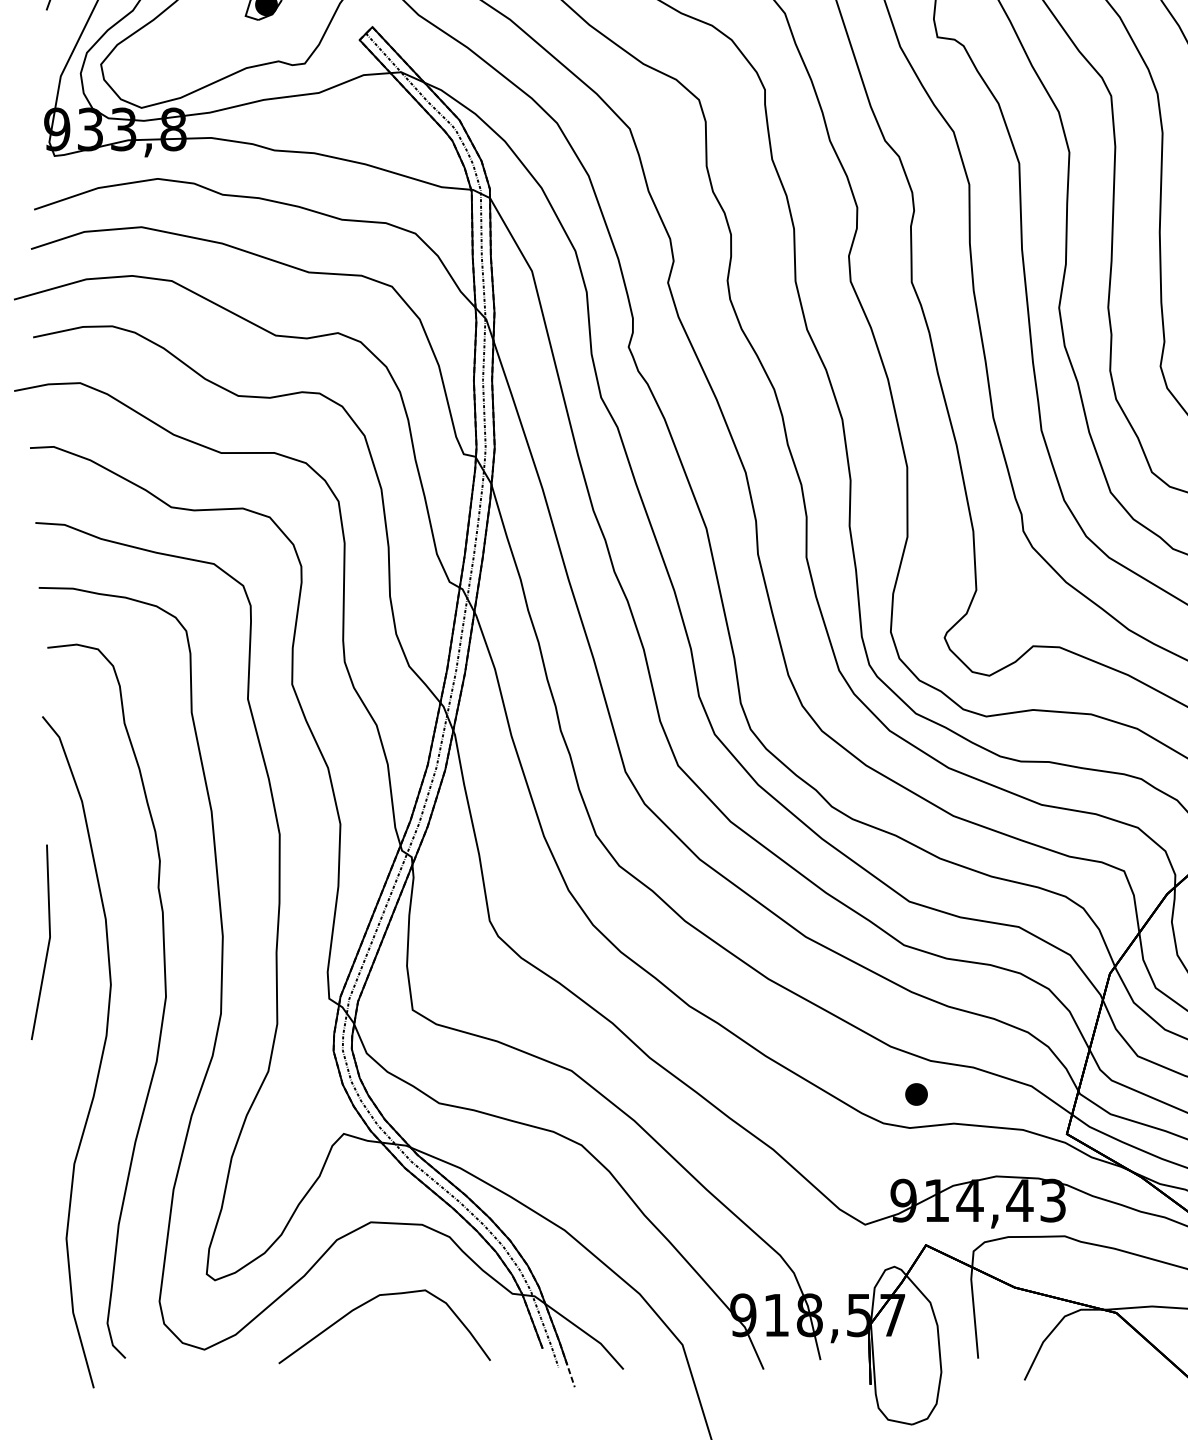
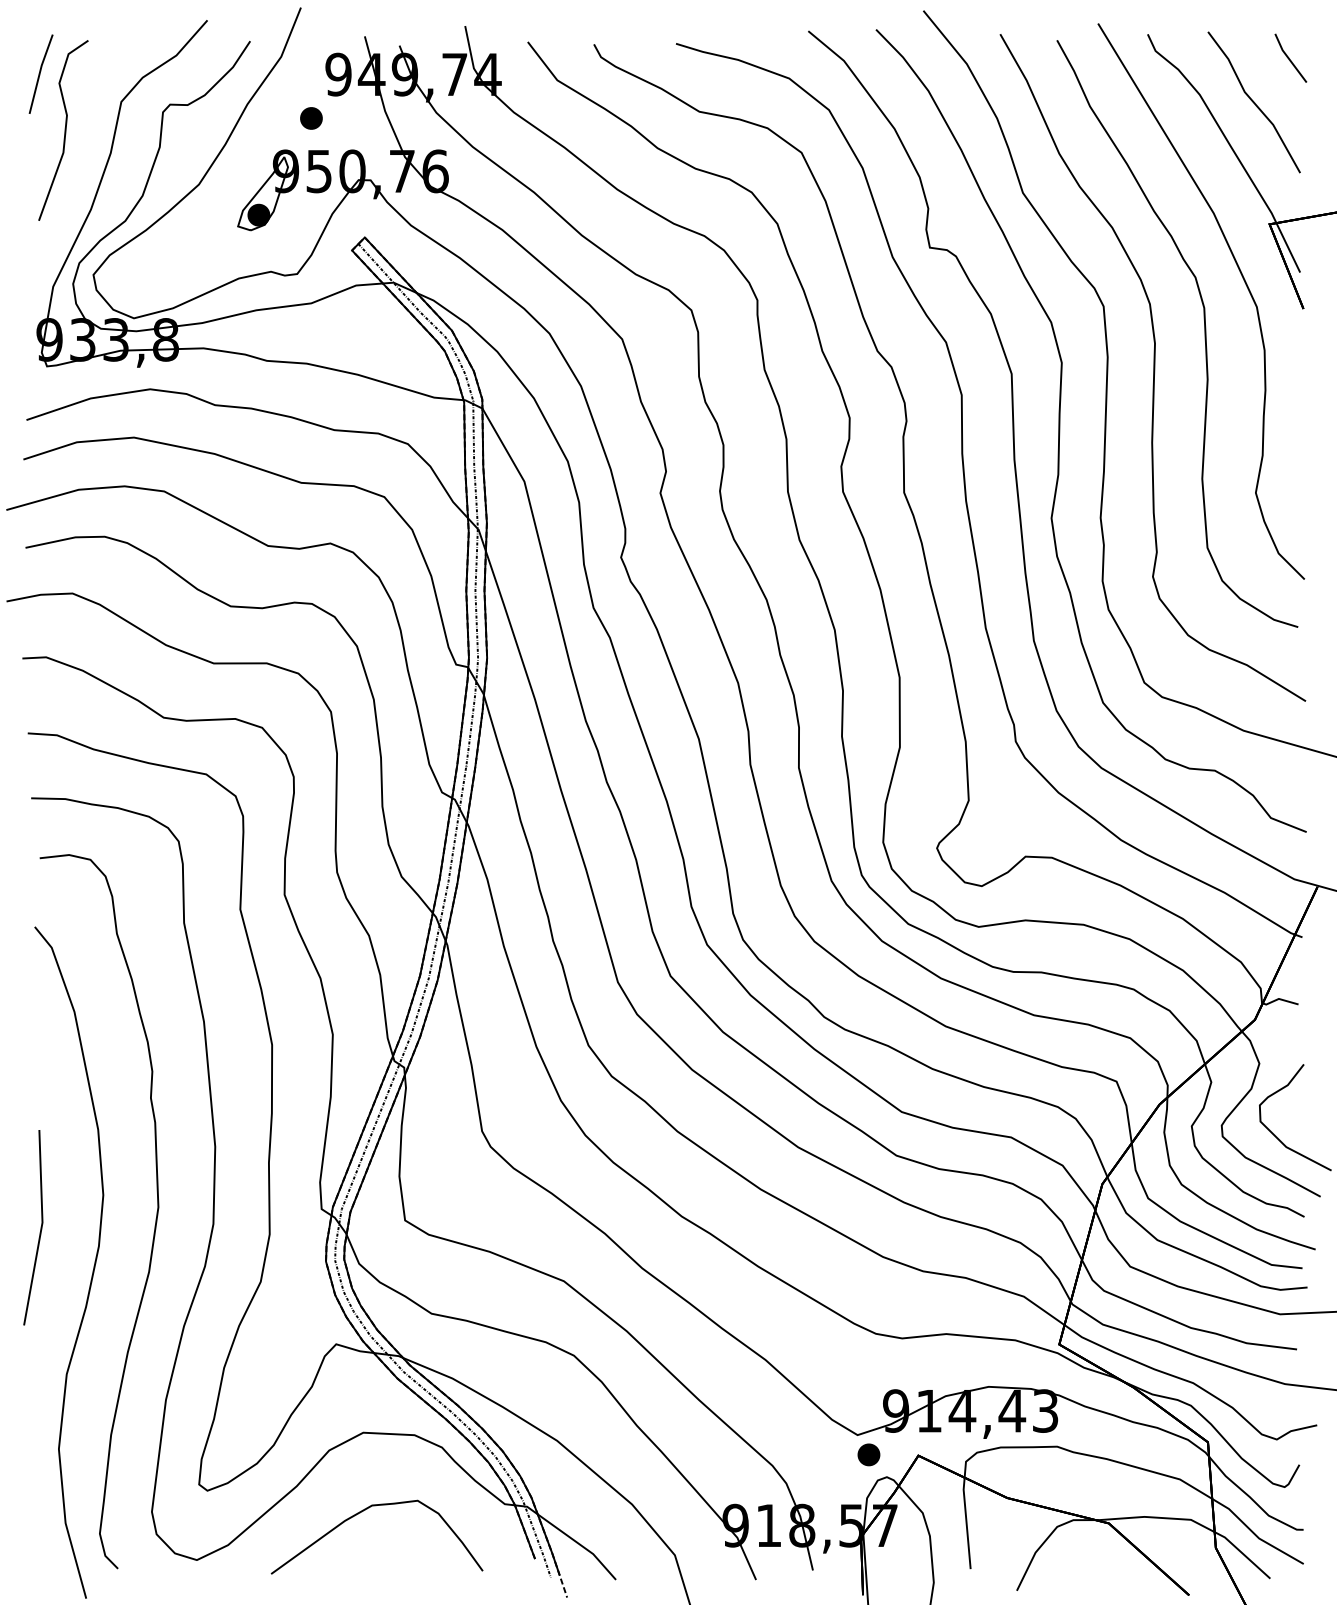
part: (48, 942) -> (40, 1227), moved
part: (916, 1094) -> (868, 1454), moved

